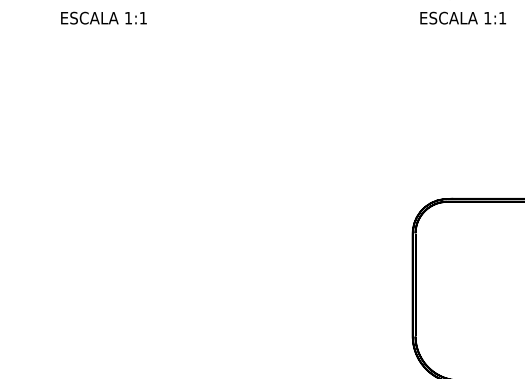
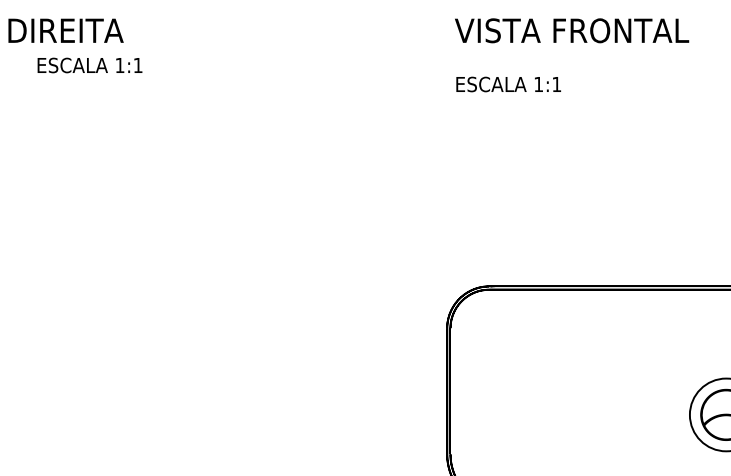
text: (103, 18) -> (89, 65), moved
text: (463, 18) -> (508, 84), moved

